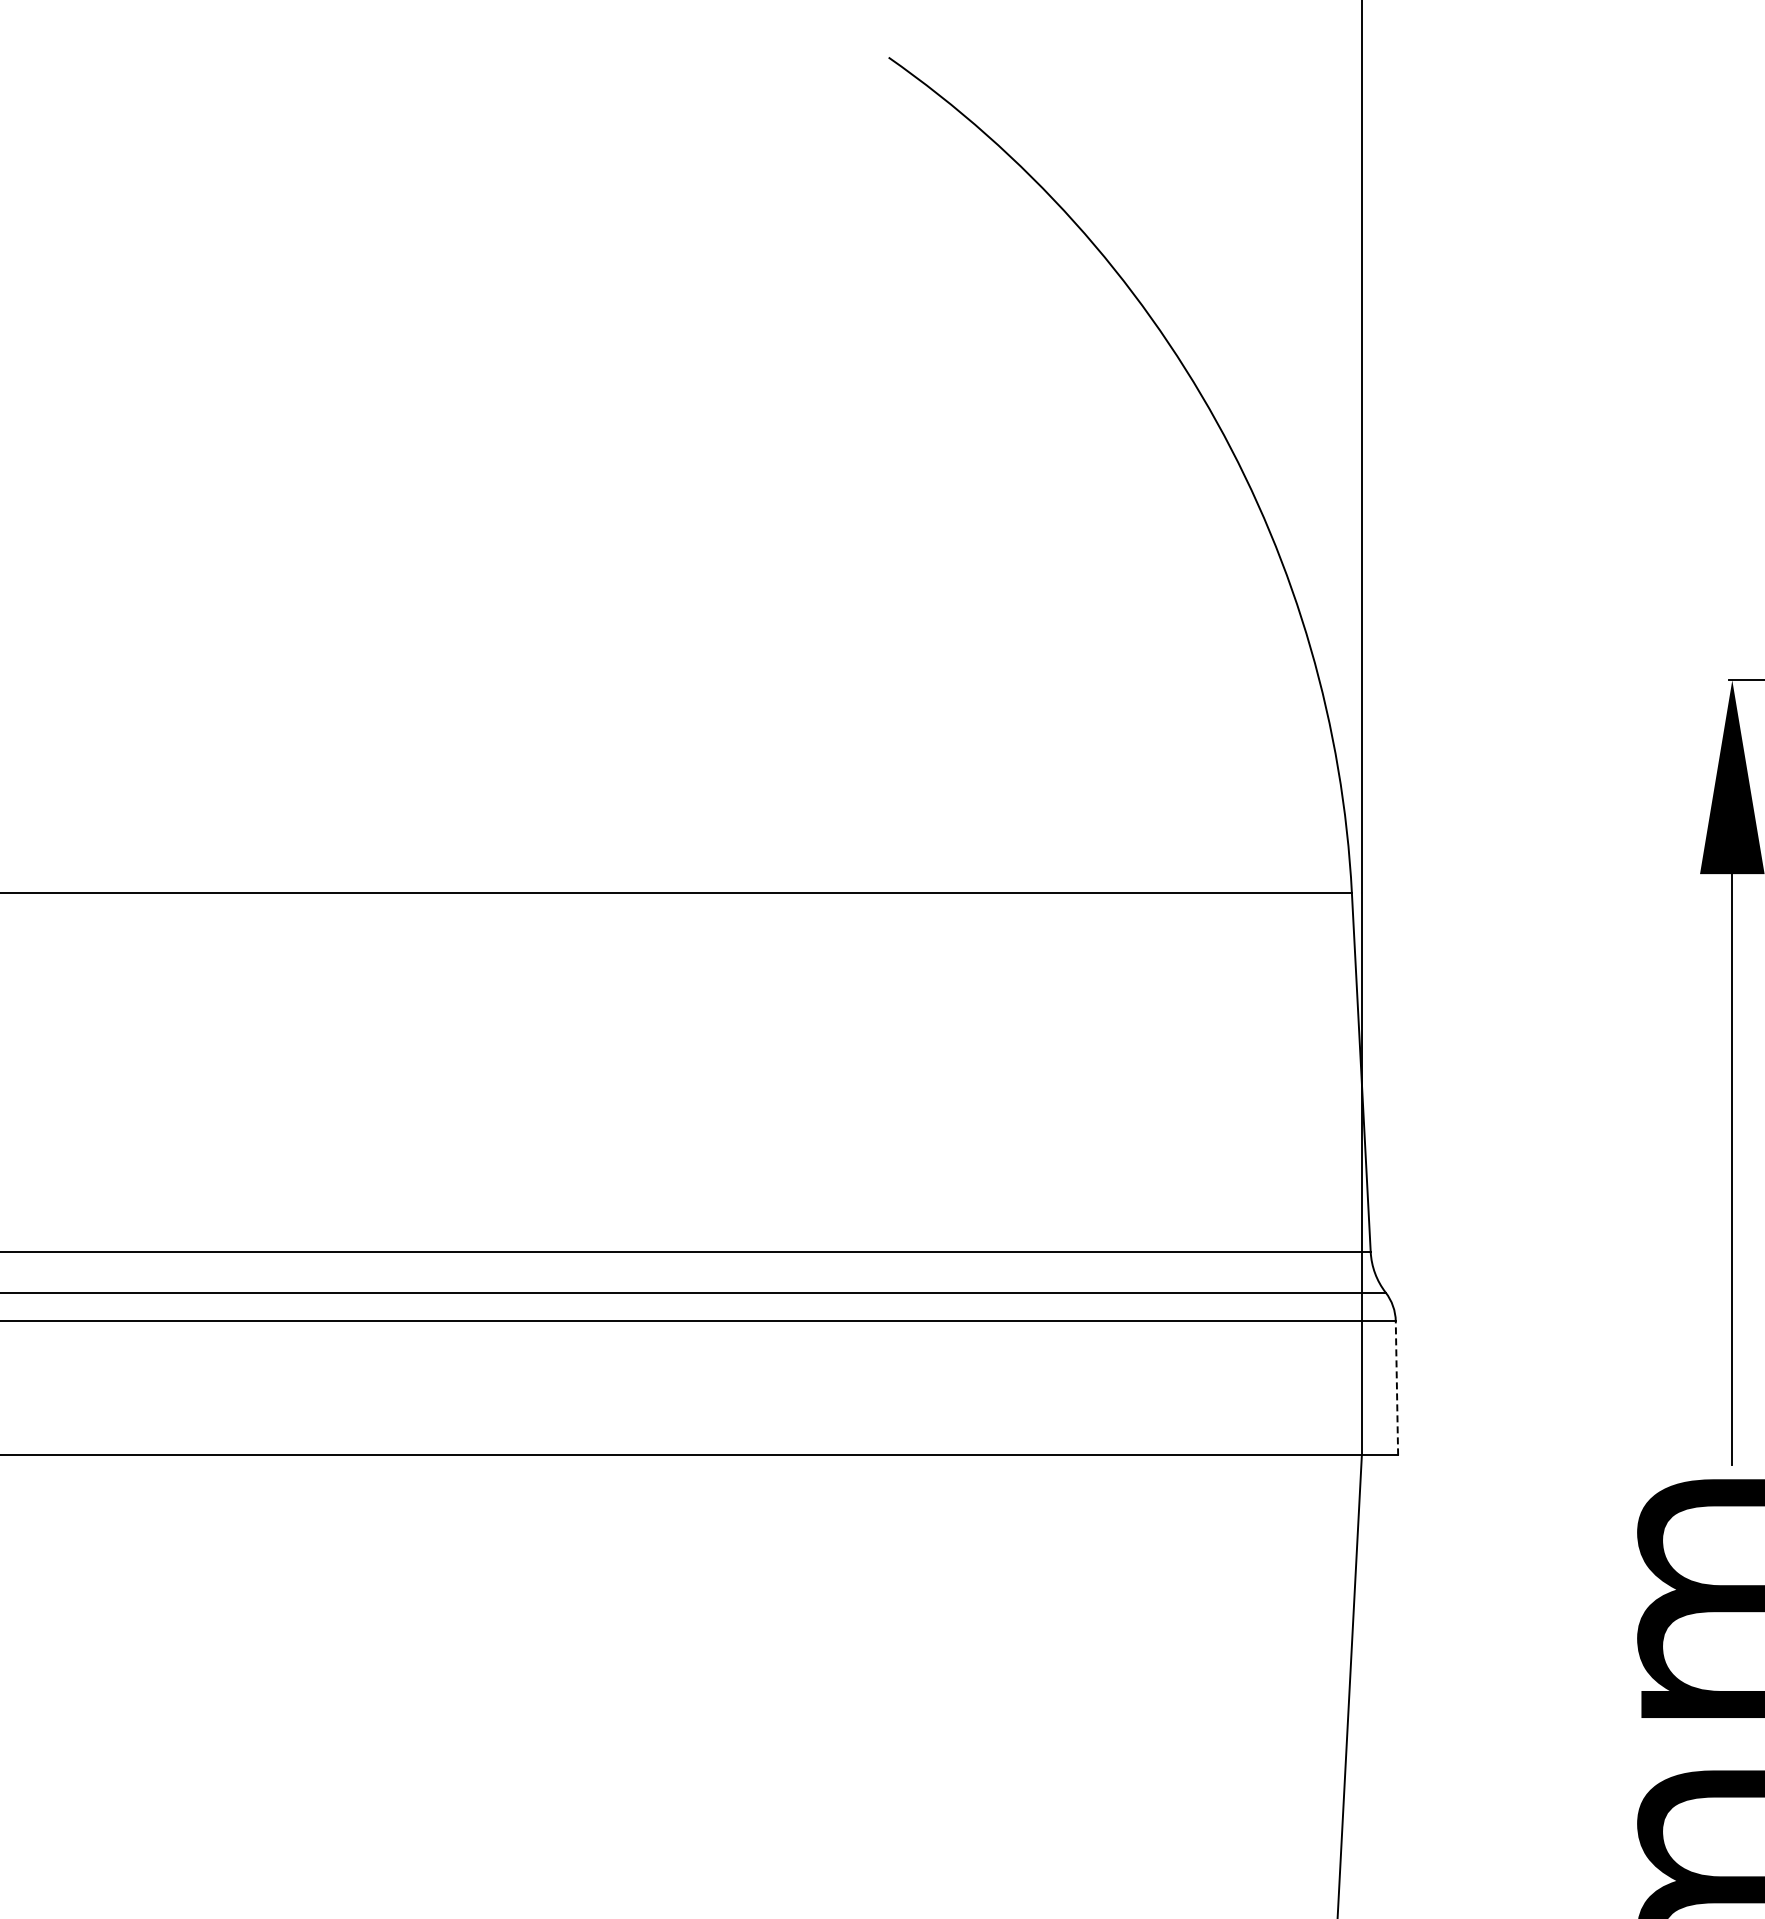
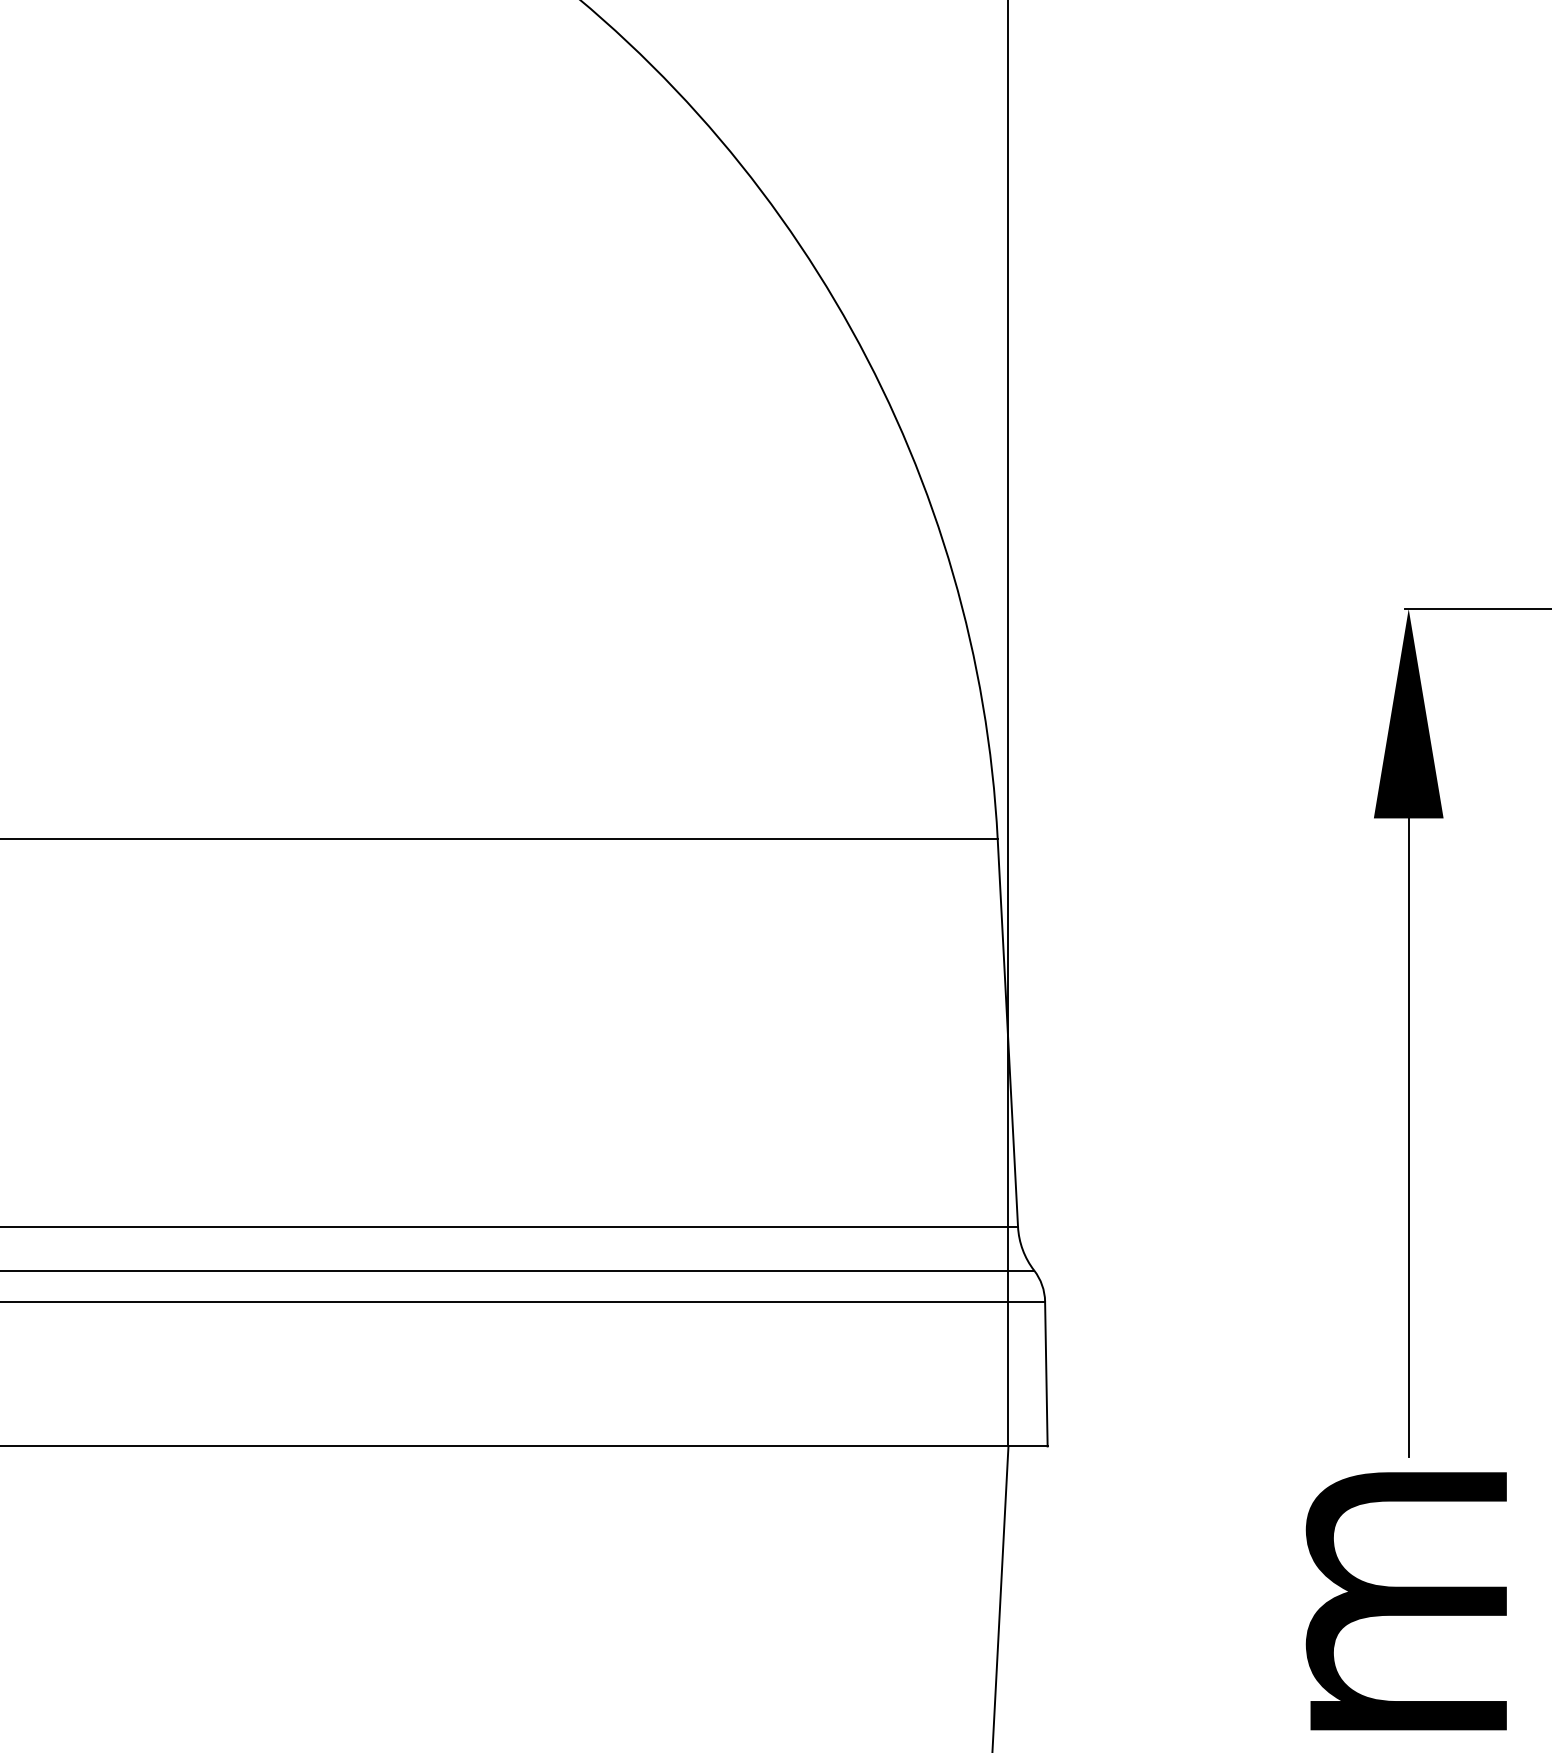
line: (1396, 1387) -> (1045, 1373), dashed -> solid

